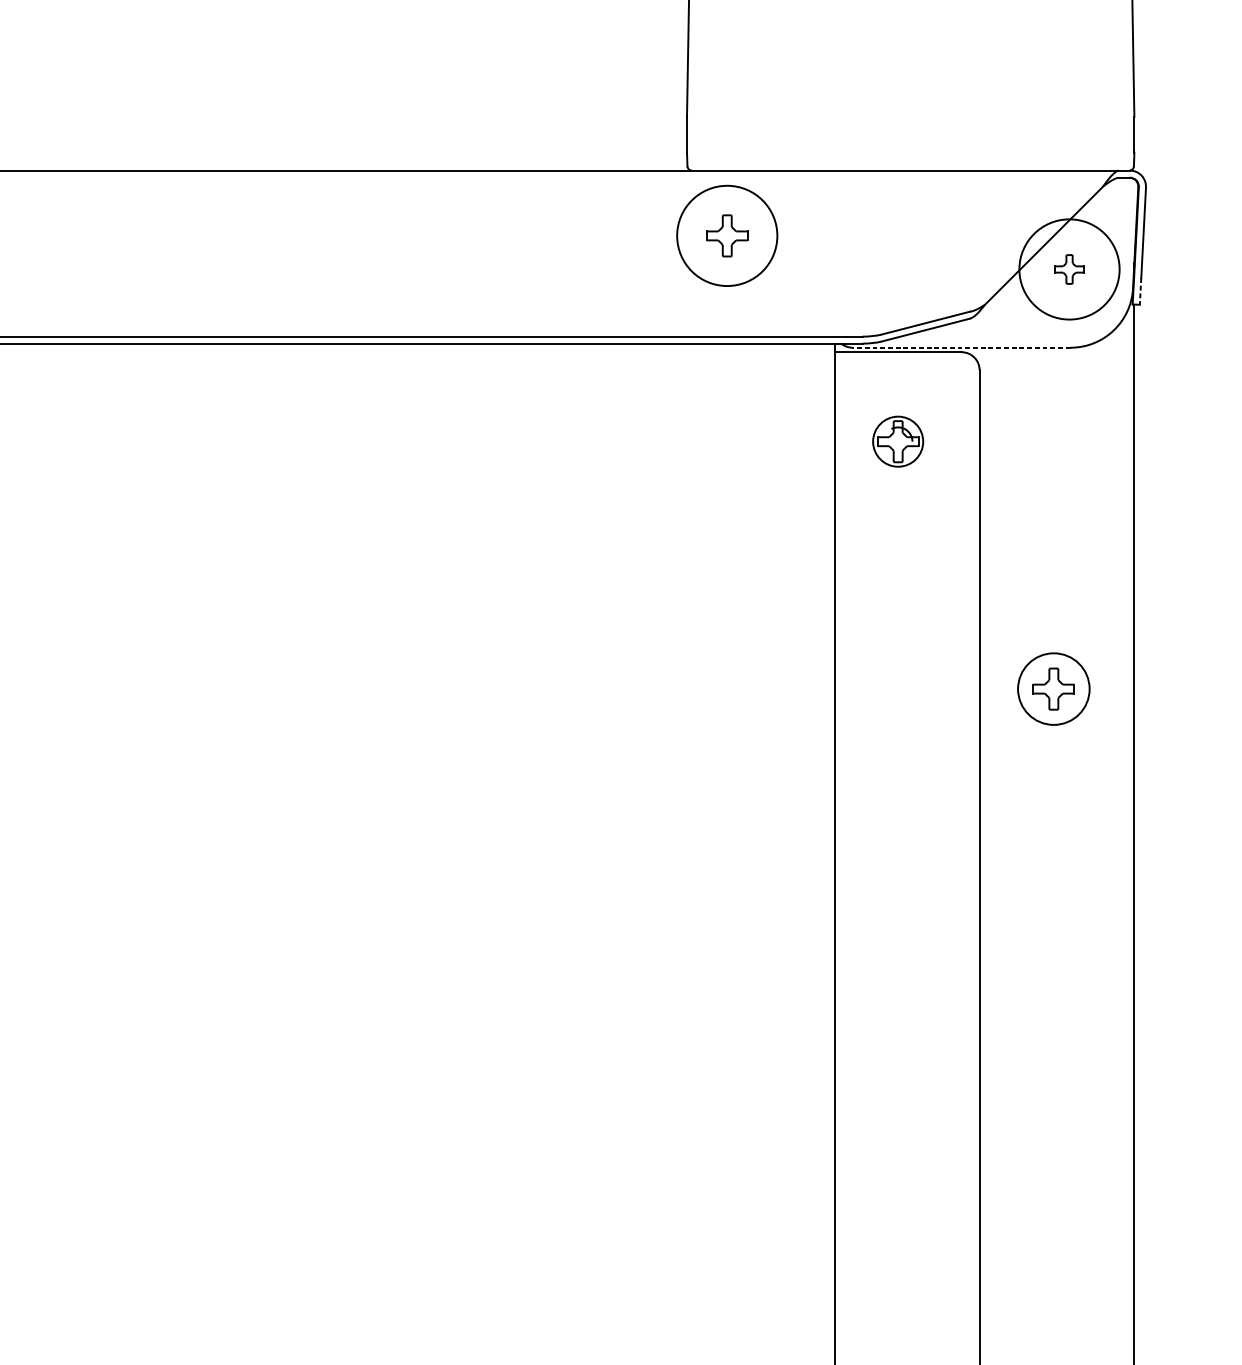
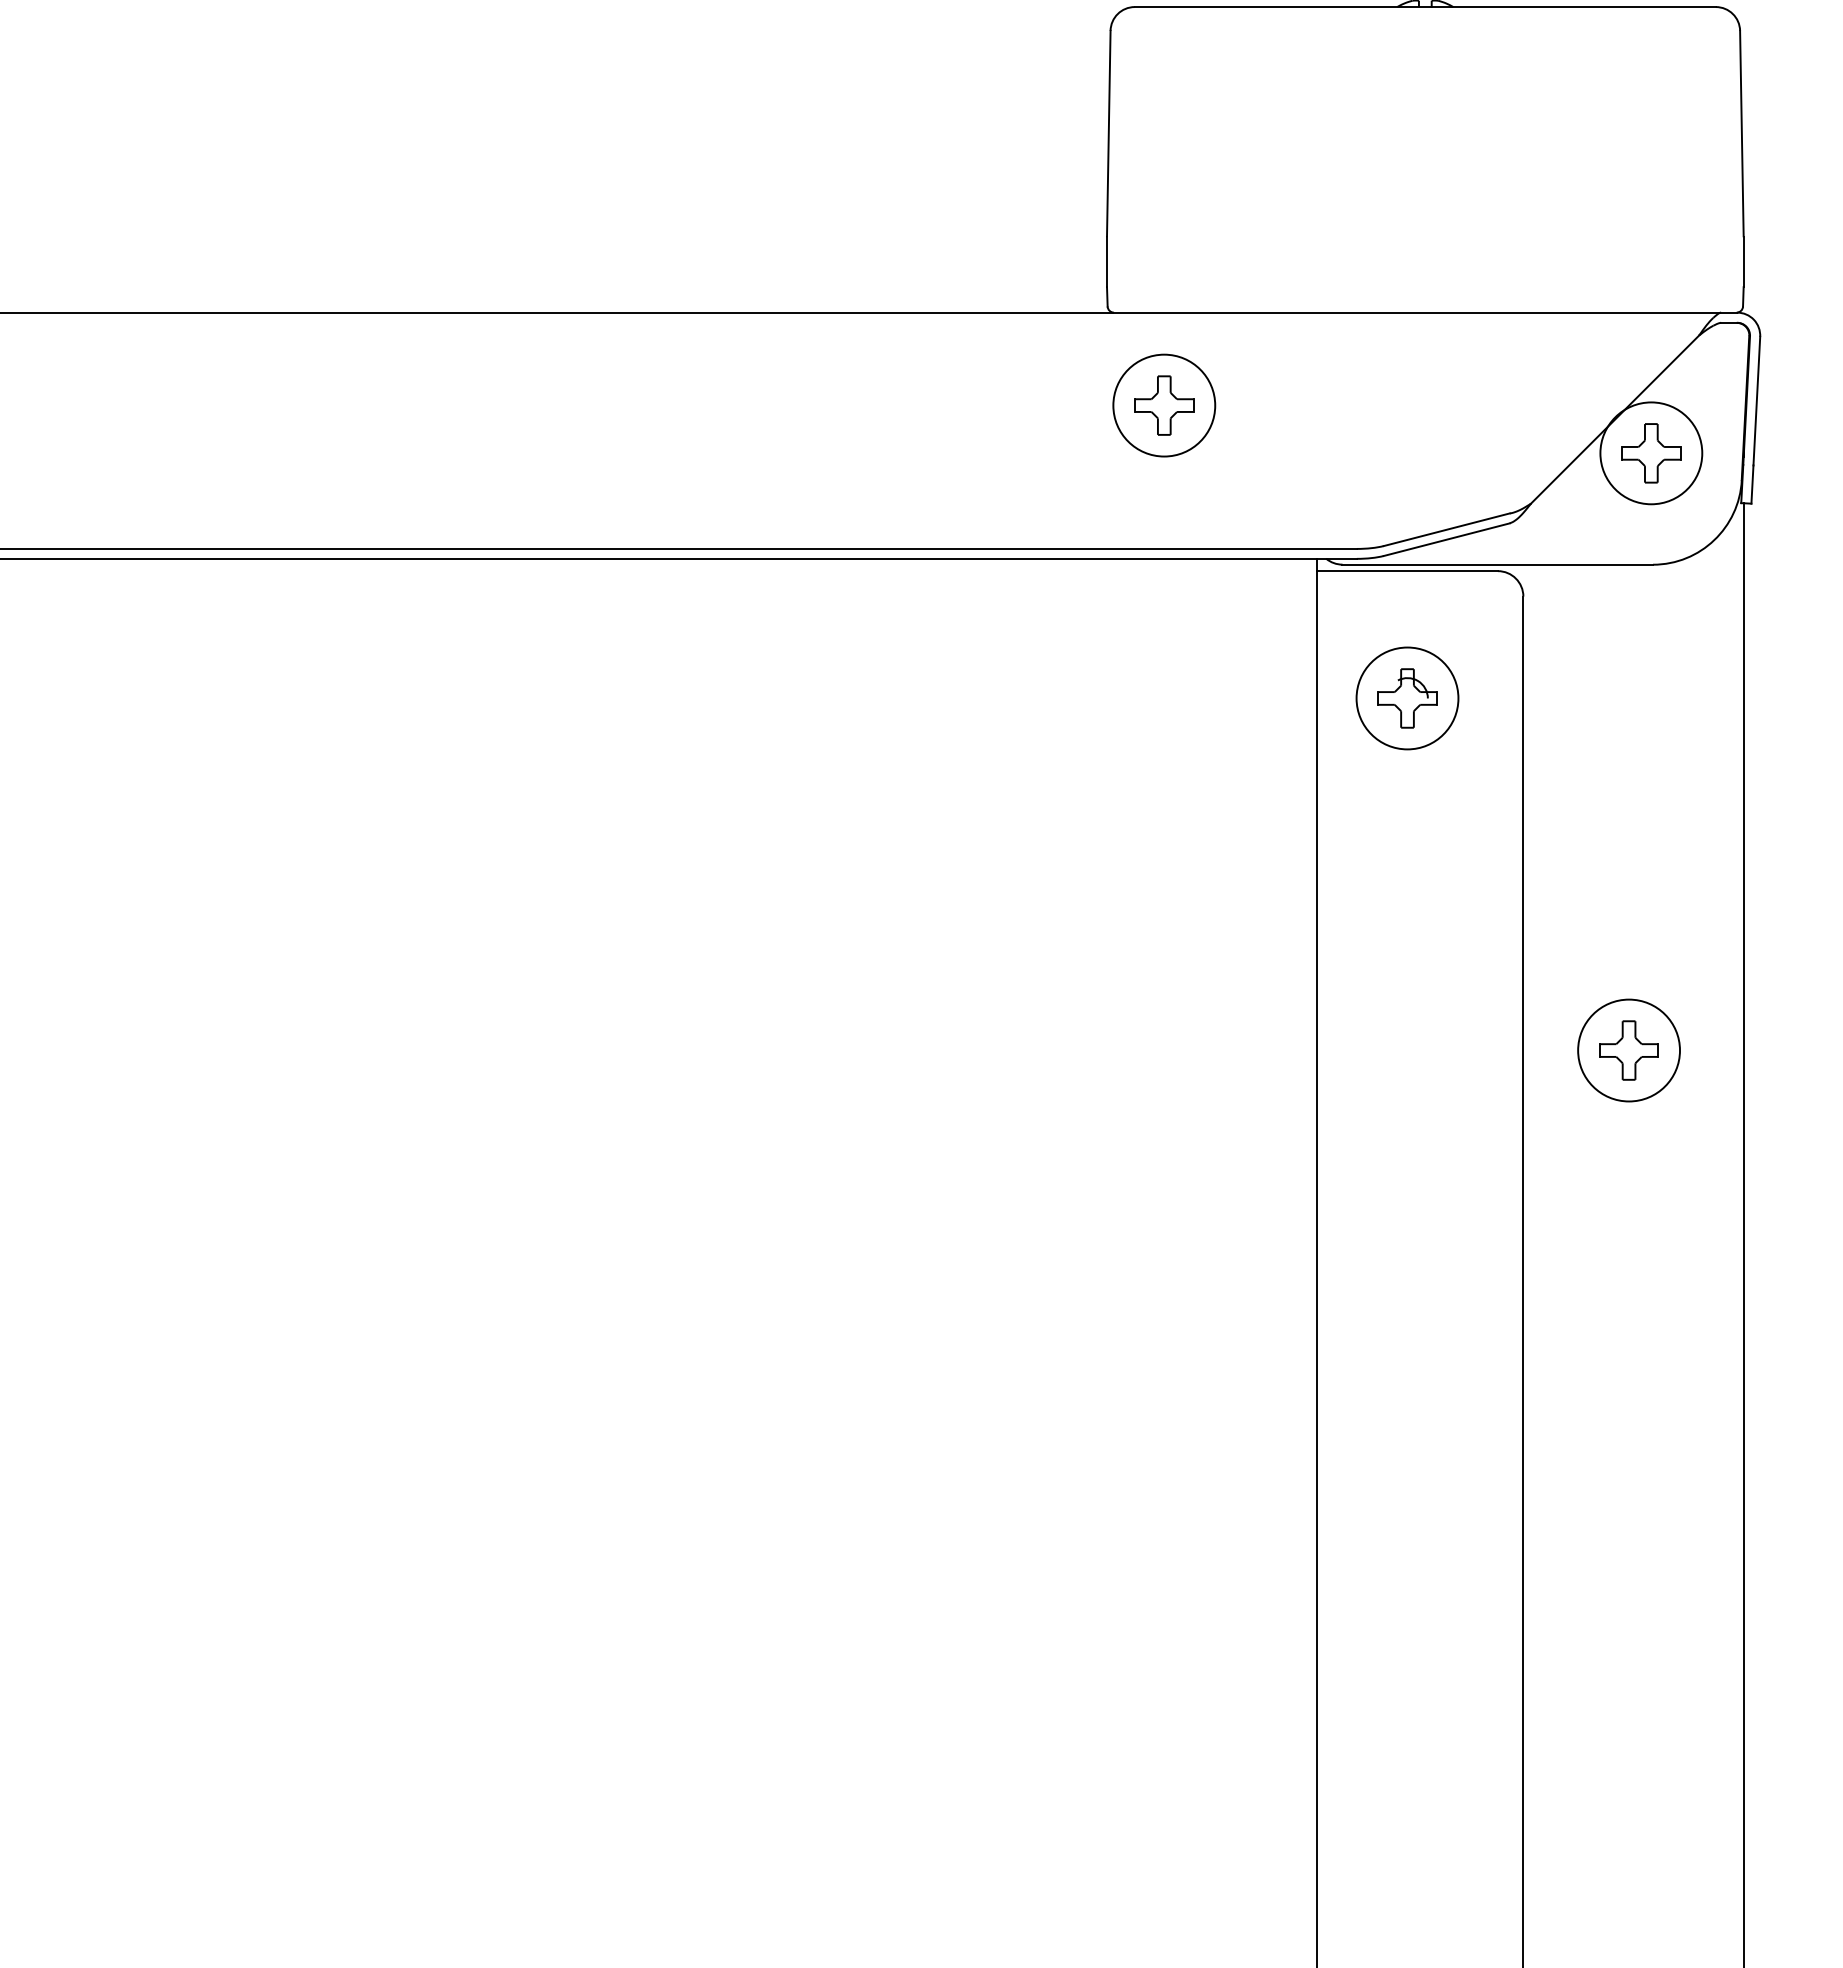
circle: (727, 235) -> (1164, 405), size x0.71
circle: (1069, 269) -> (1651, 453), size x0.71
part: (1069, 269) -> (1651, 453), size x1.43
line: (1140, 292) -> (1752, 485), dashed -> solid
line: (961, 347) -> (1497, 564), dashed -> solid
circle: (898, 441) -> (1407, 698), size x1.43

